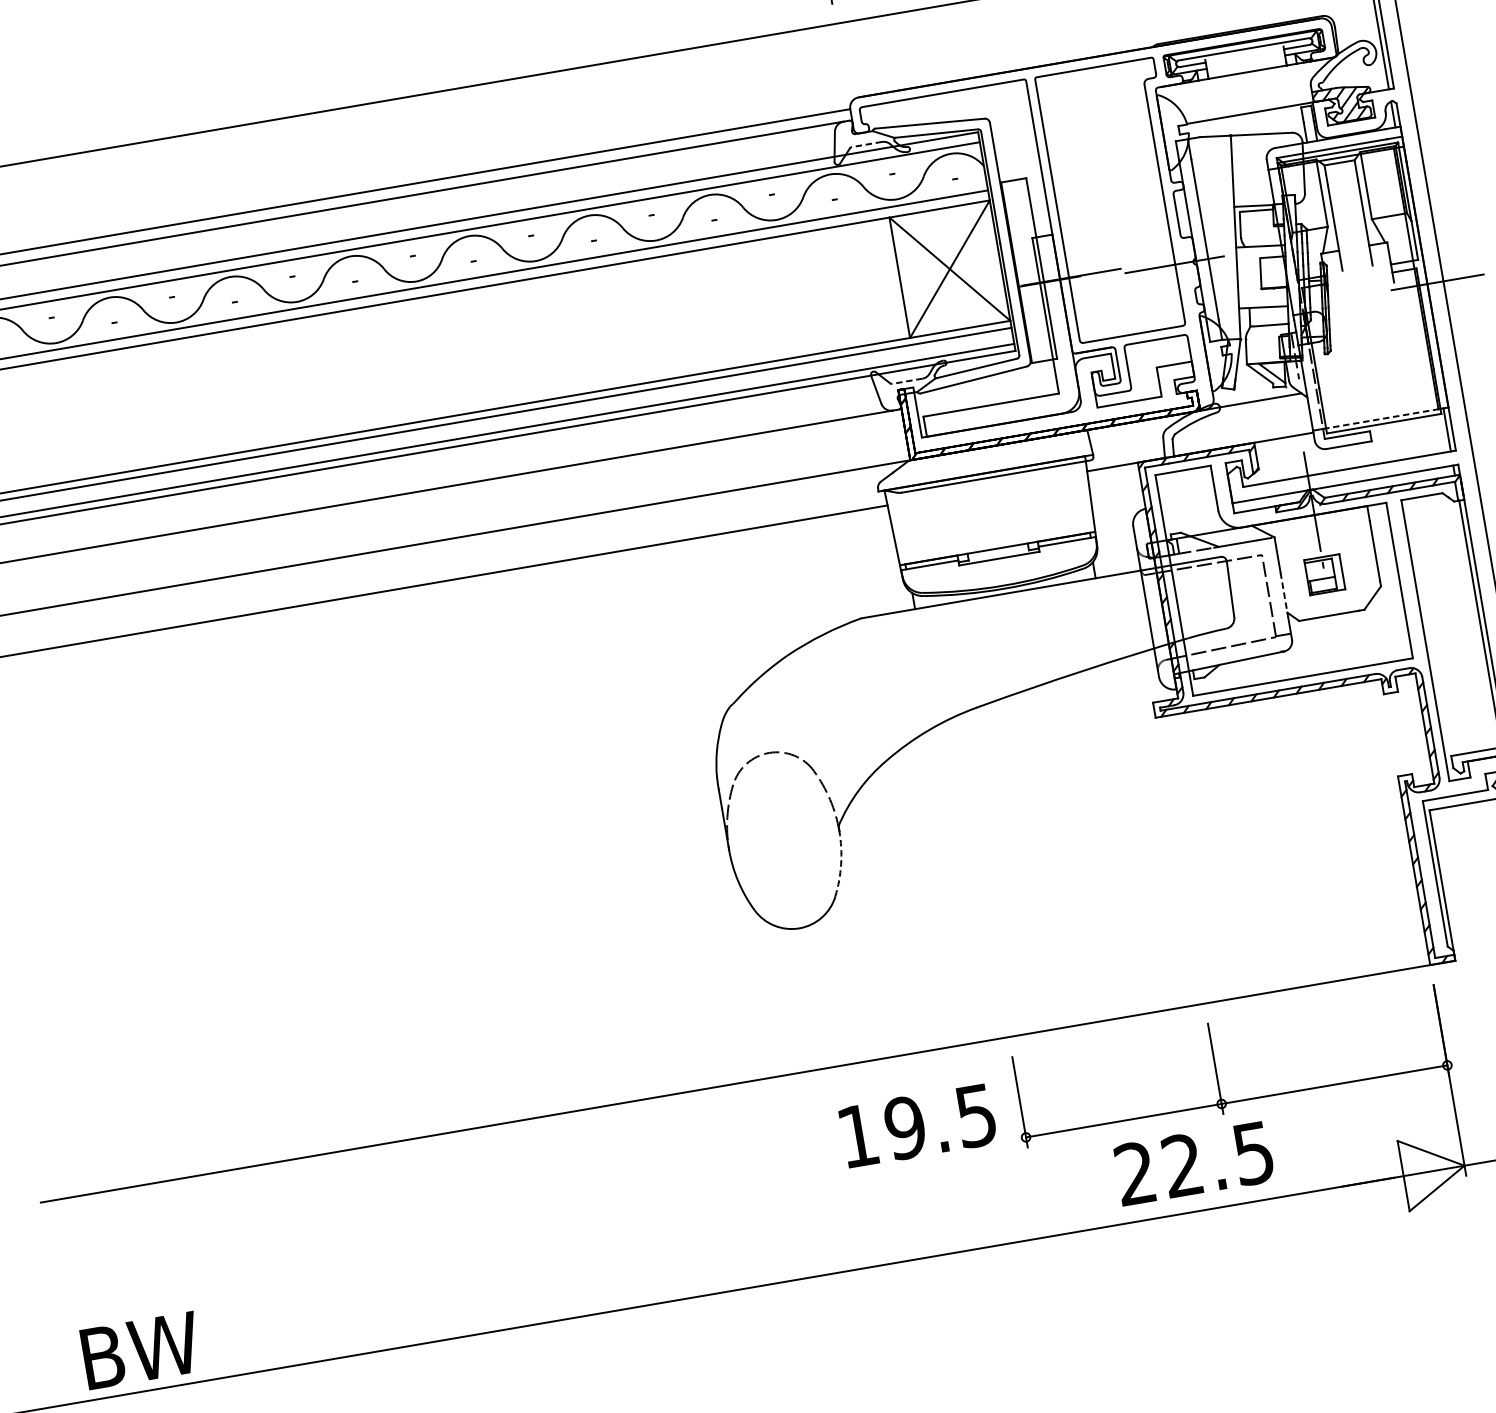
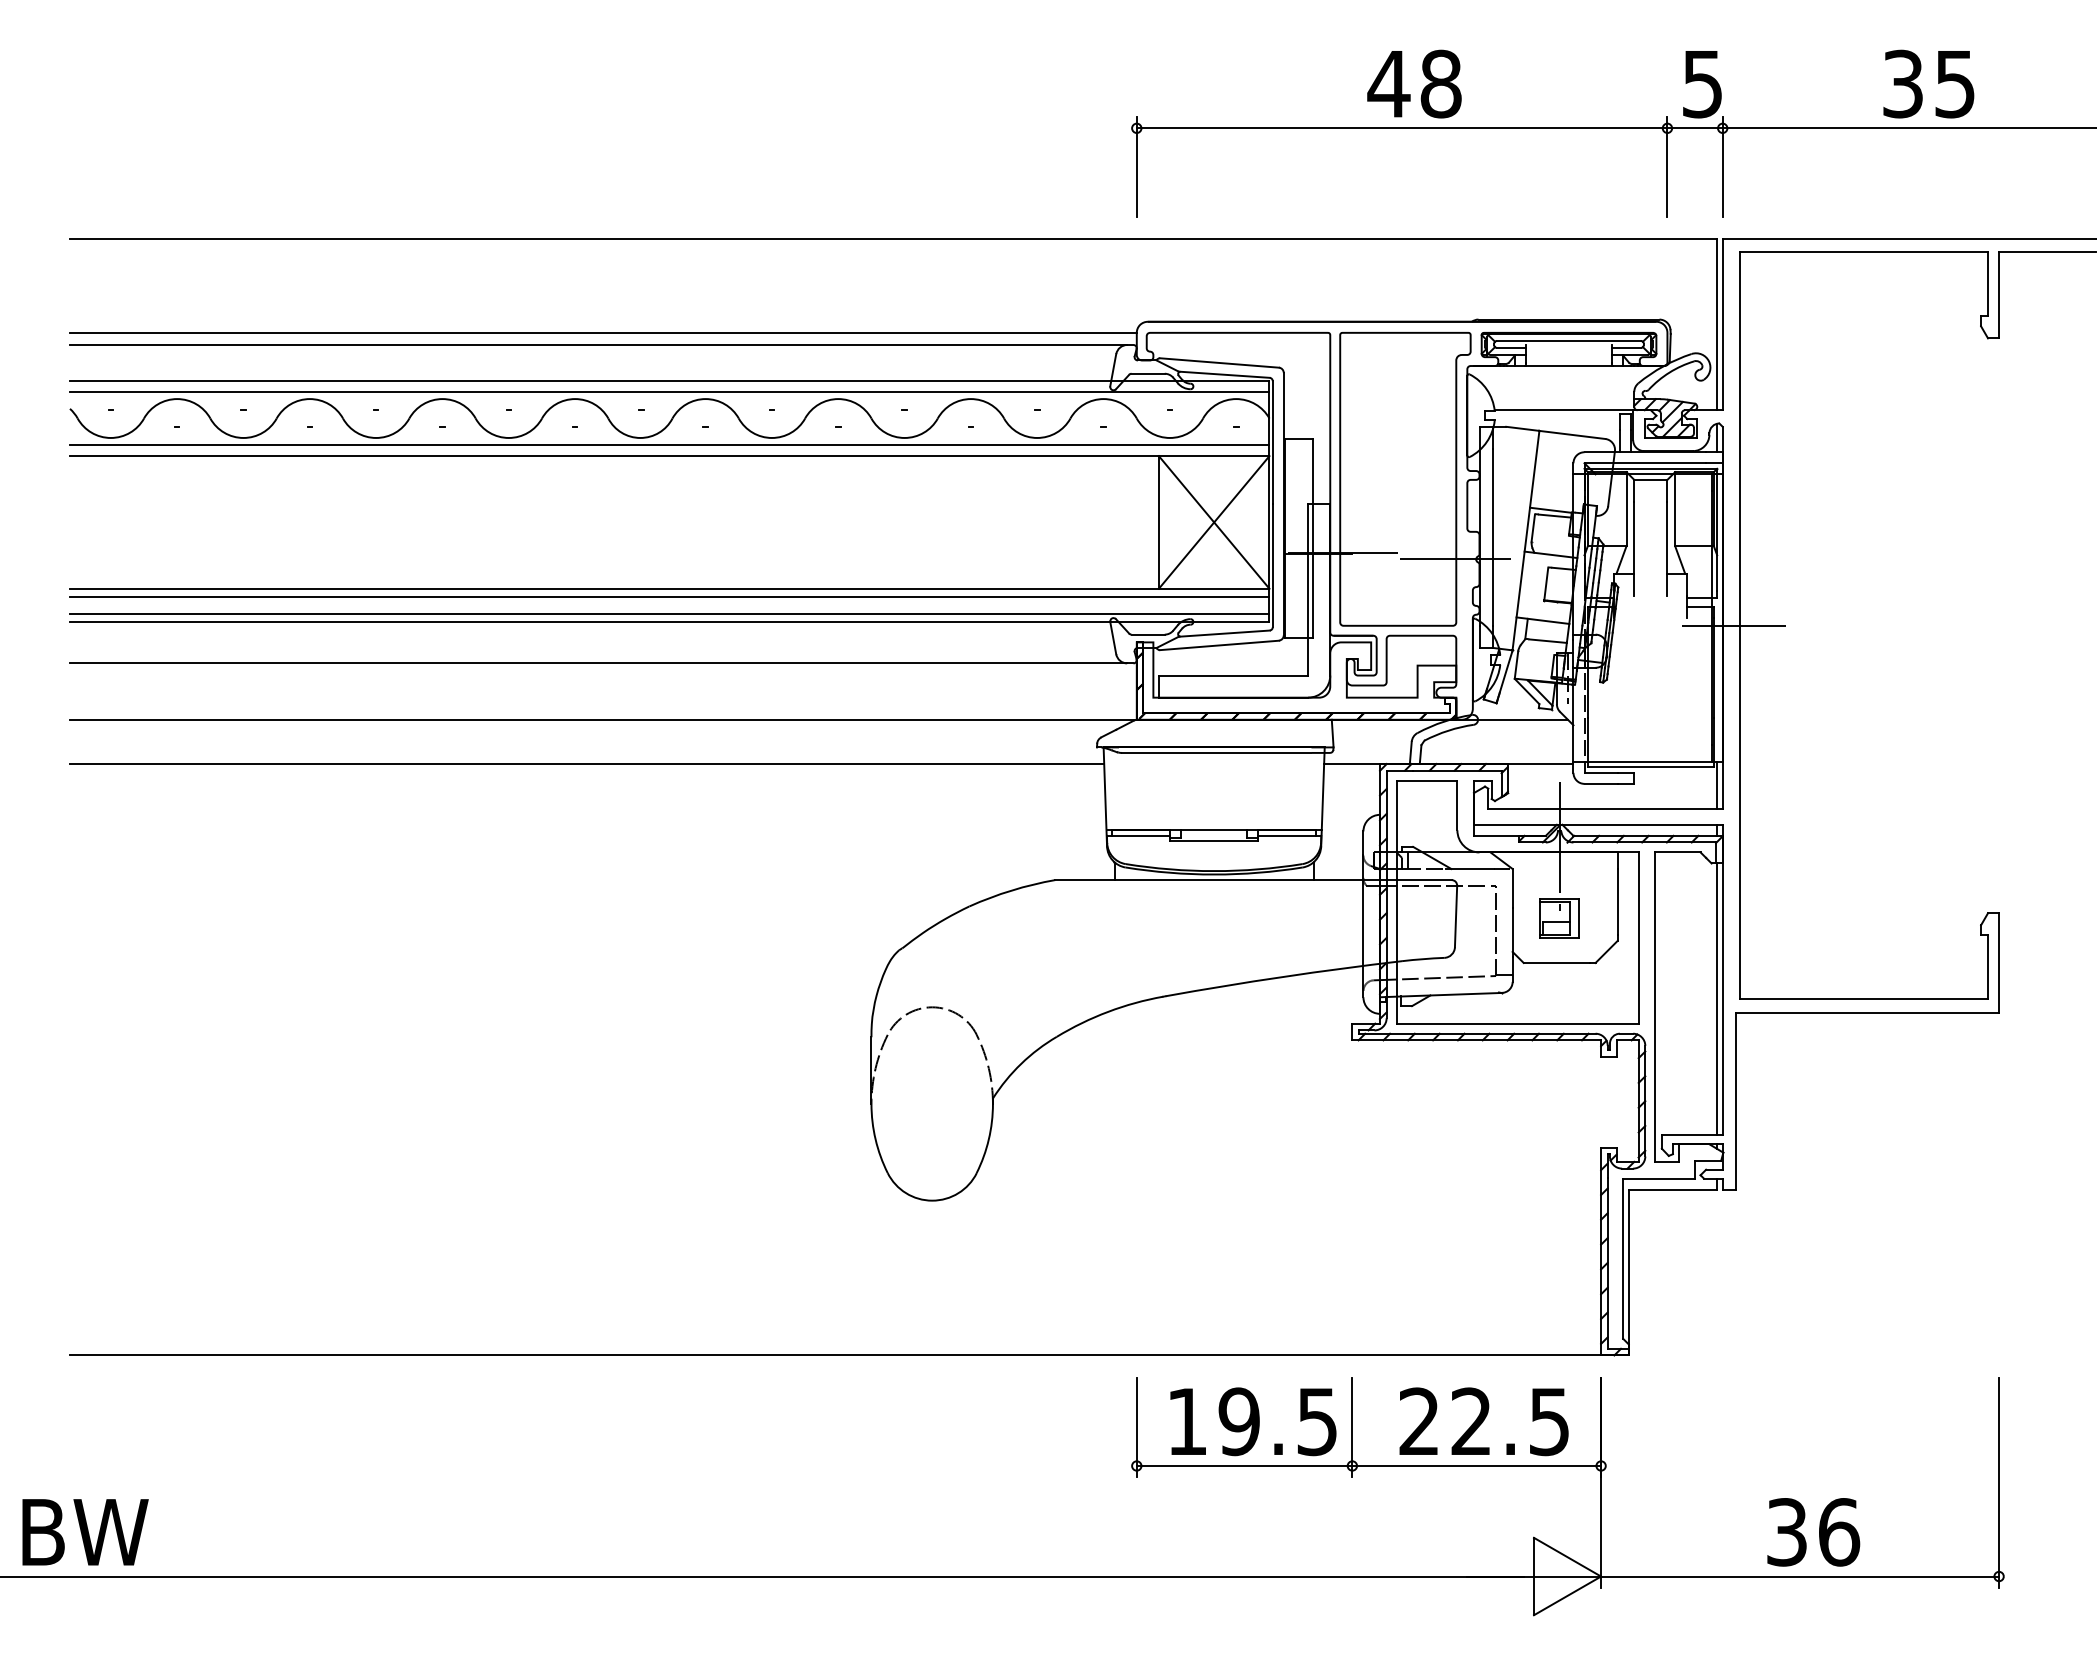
line: (867, 144) -> (1148, 373), dashed -> solid
line: (907, 381) -> (1148, 634), dashed -> solid
line: (1381, 418) -> (1648, 761), dashed -> solid
line: (1284, 595) -> (1512, 932), dashed -> solid
arc: (840, 864) -> (988, 1139), dashed -> solid
text: (918, 1125) -> (1253, 1421), moved
text: (1193, 1163) -> (1483, 1421), moved
text: (141, 1350) -> (85, 1532), moved

